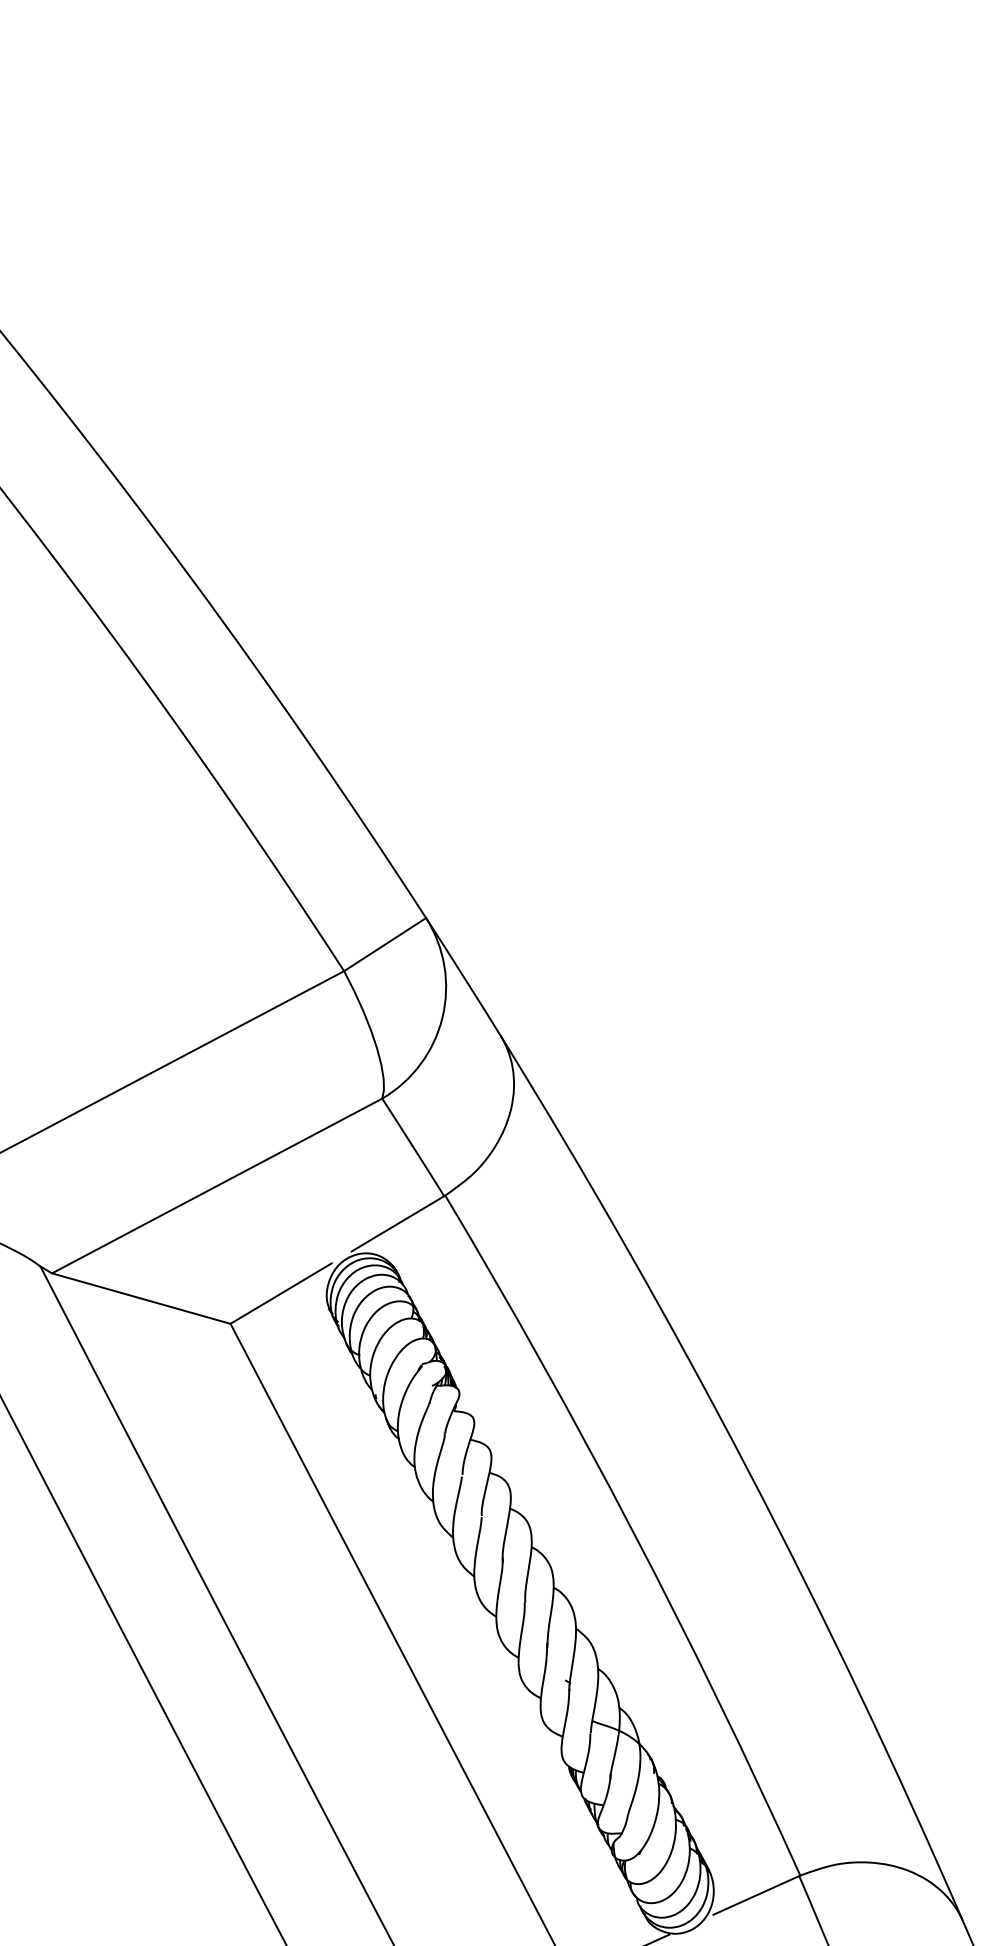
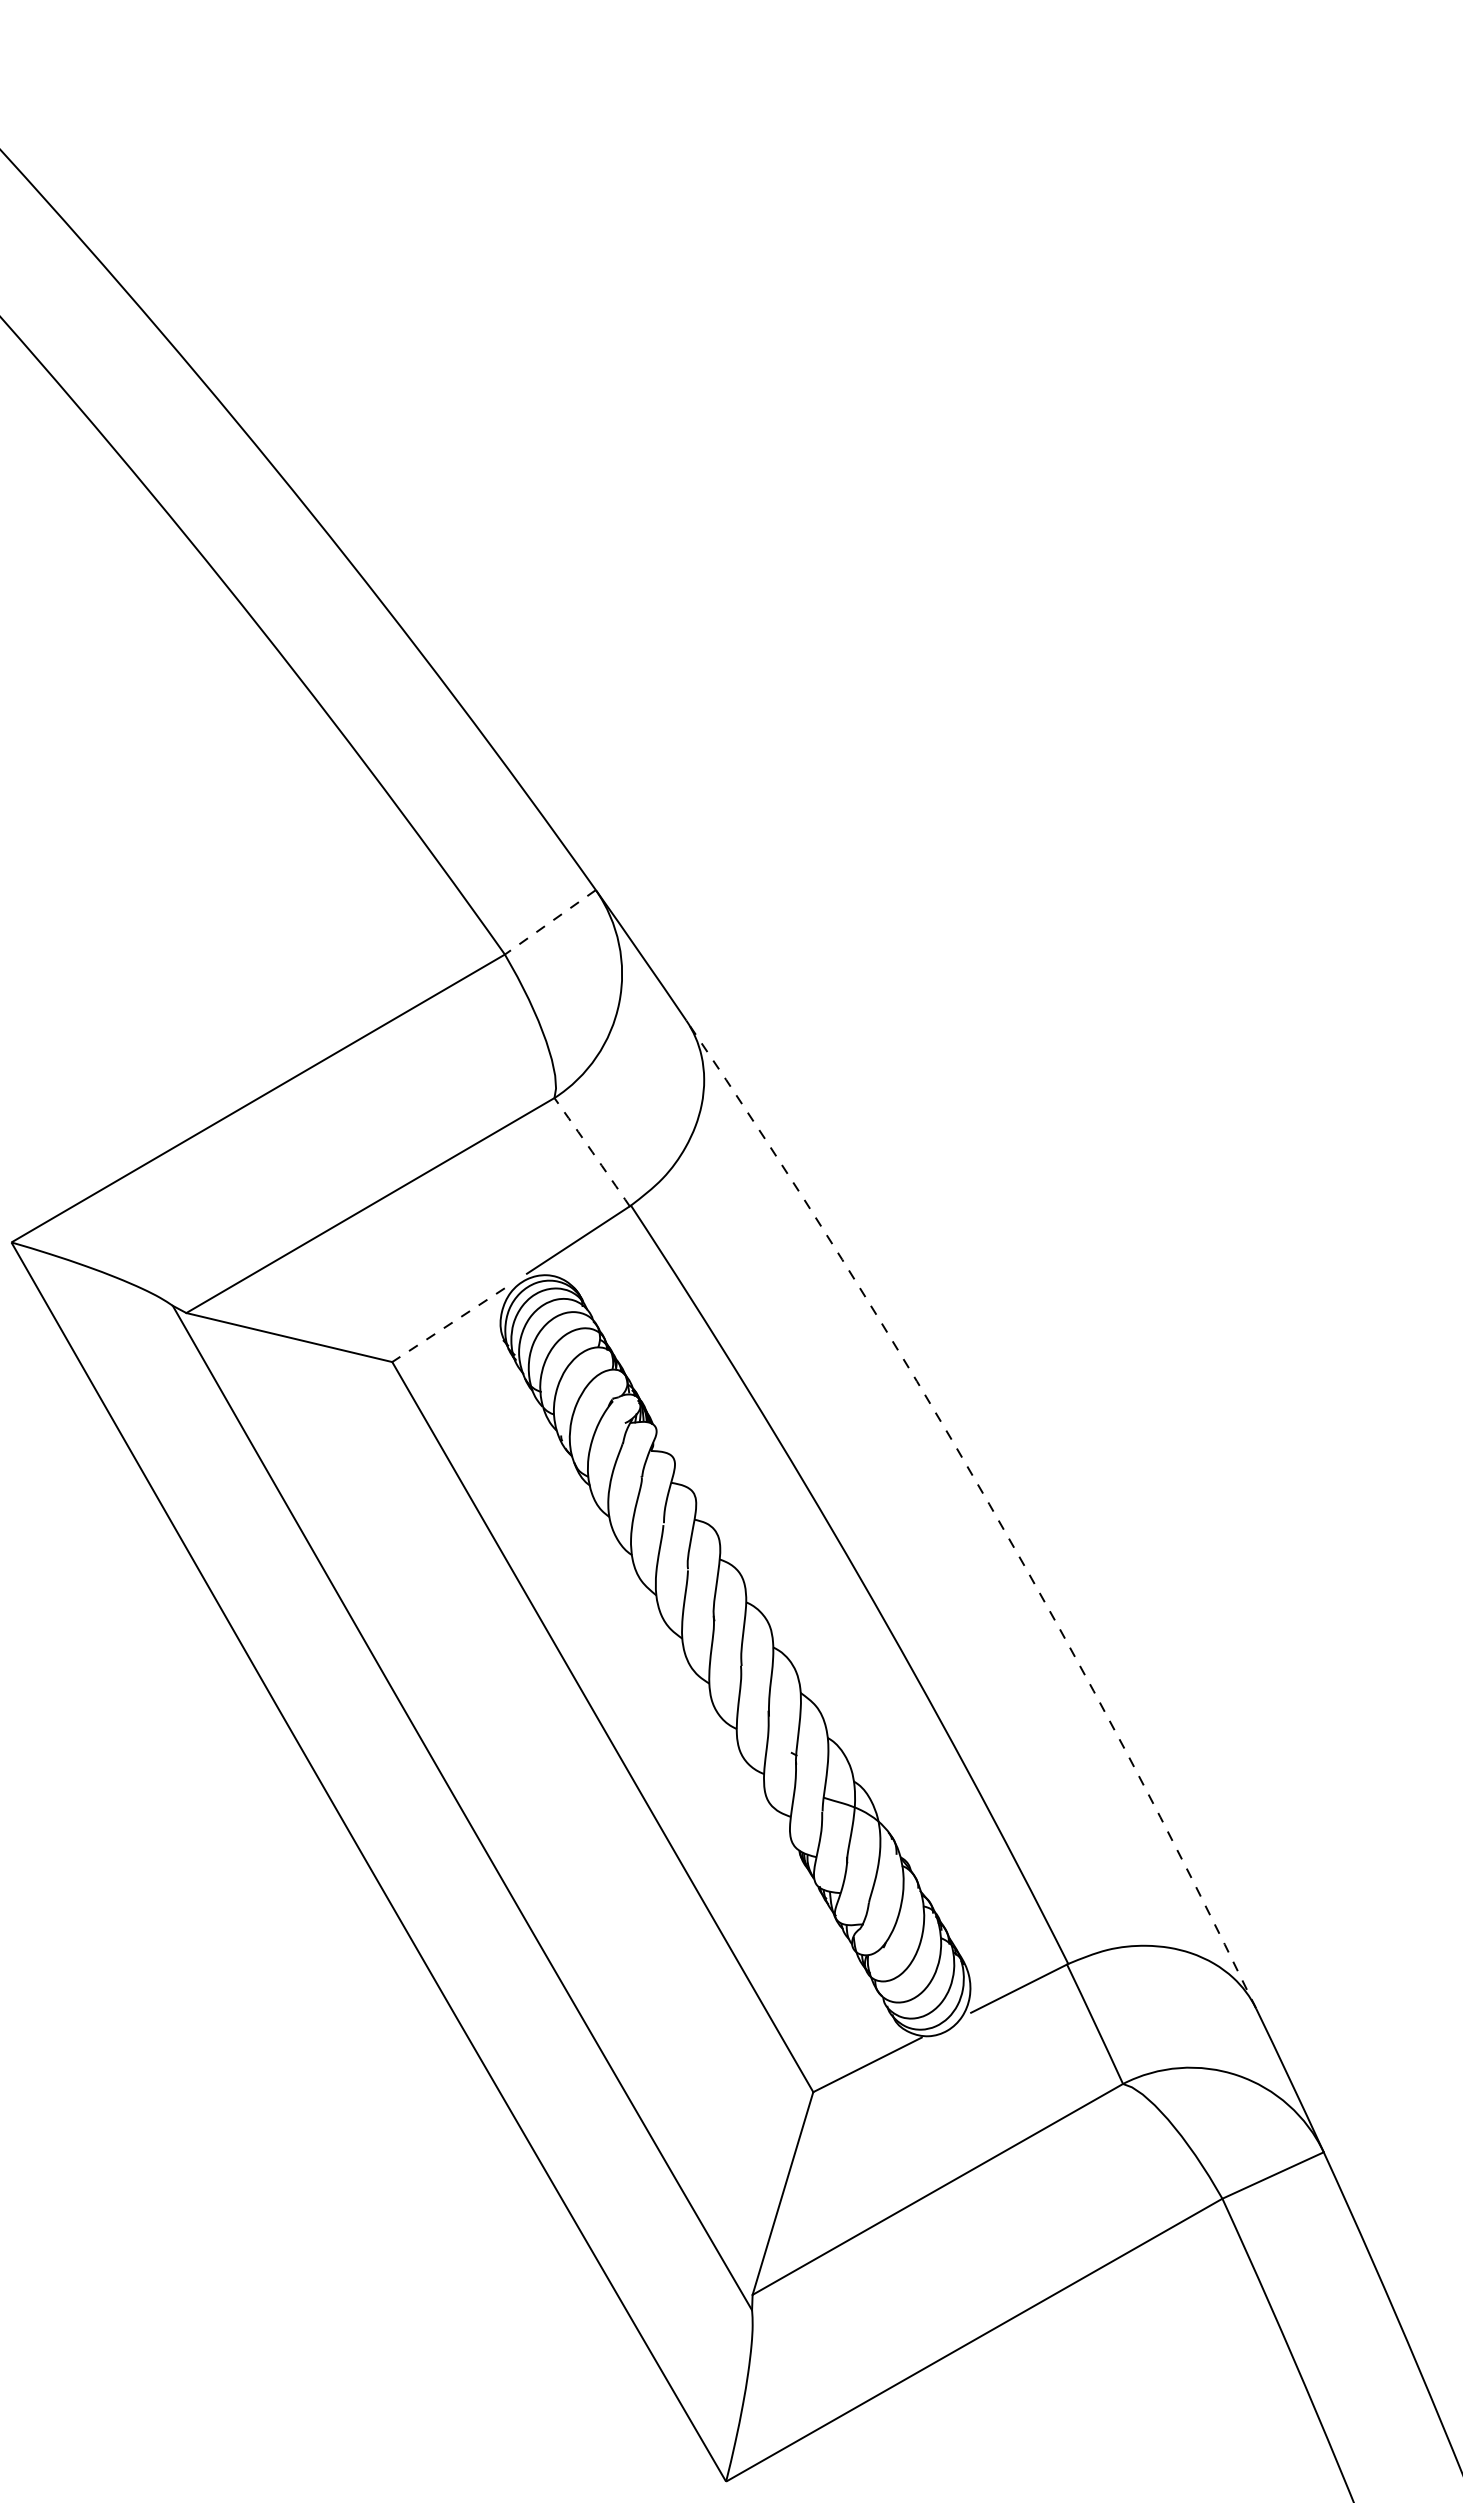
line: (385, 944) -> (550, 922), solid -> dashed
arc: (413, 1147) -> (592, 1152), solid -> dashed
line: (281, 1293) -> (448, 1325), solid -> dashed
arc: (748, 1470) -> (989, 1504), solid -> dashed

